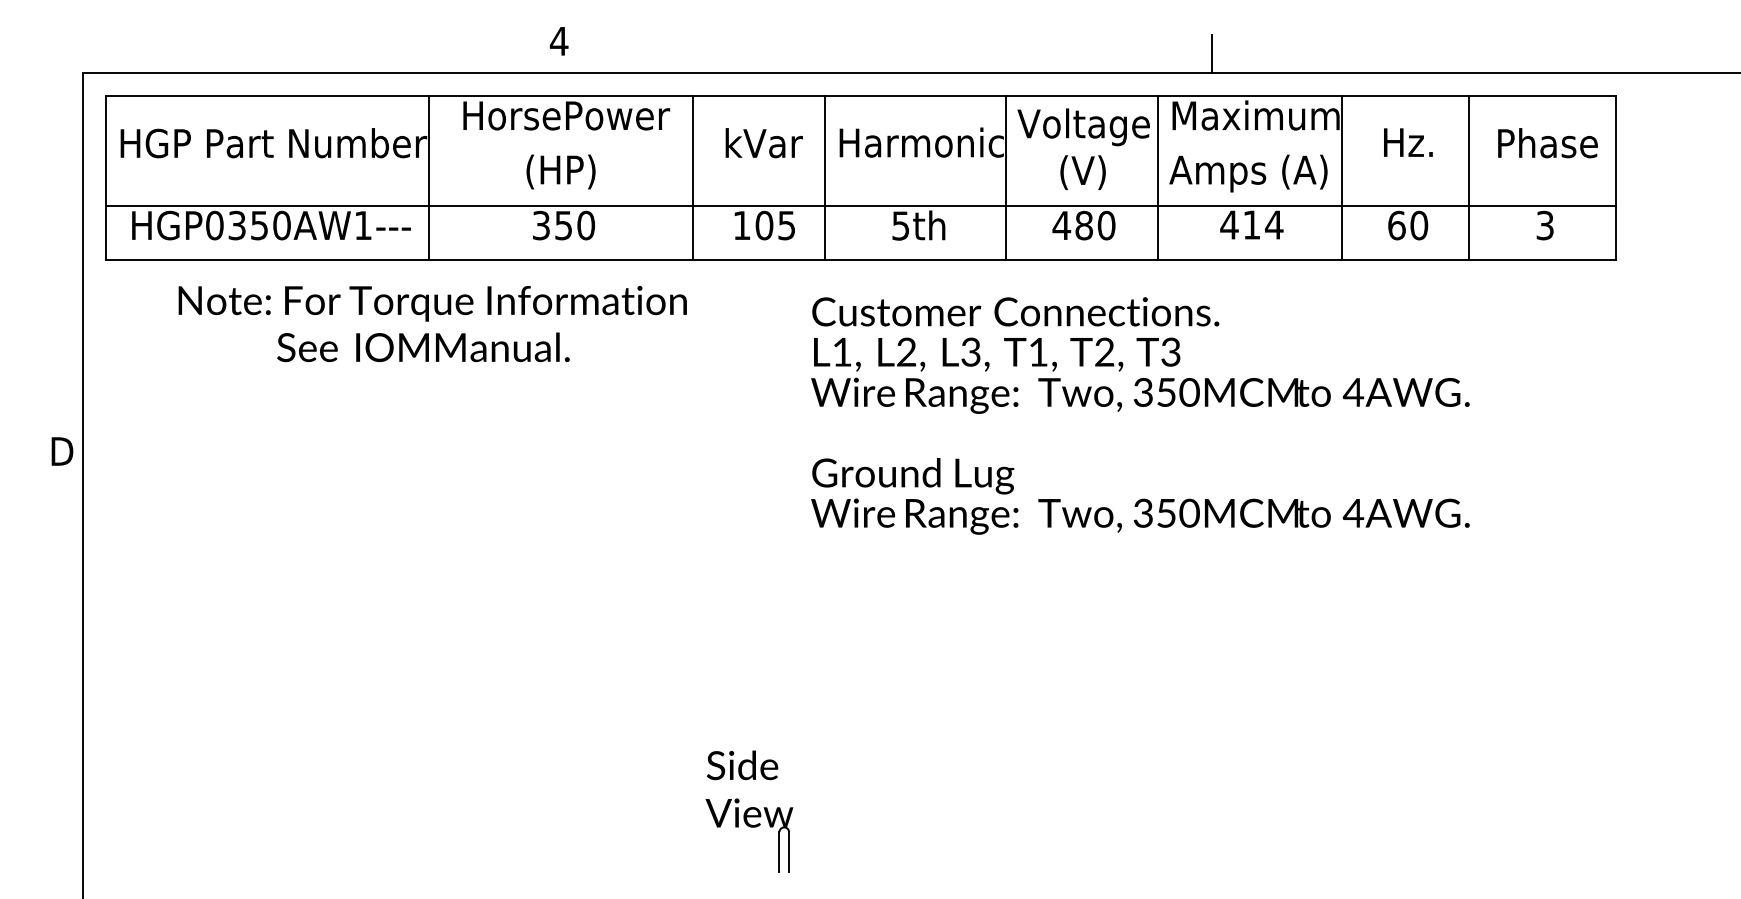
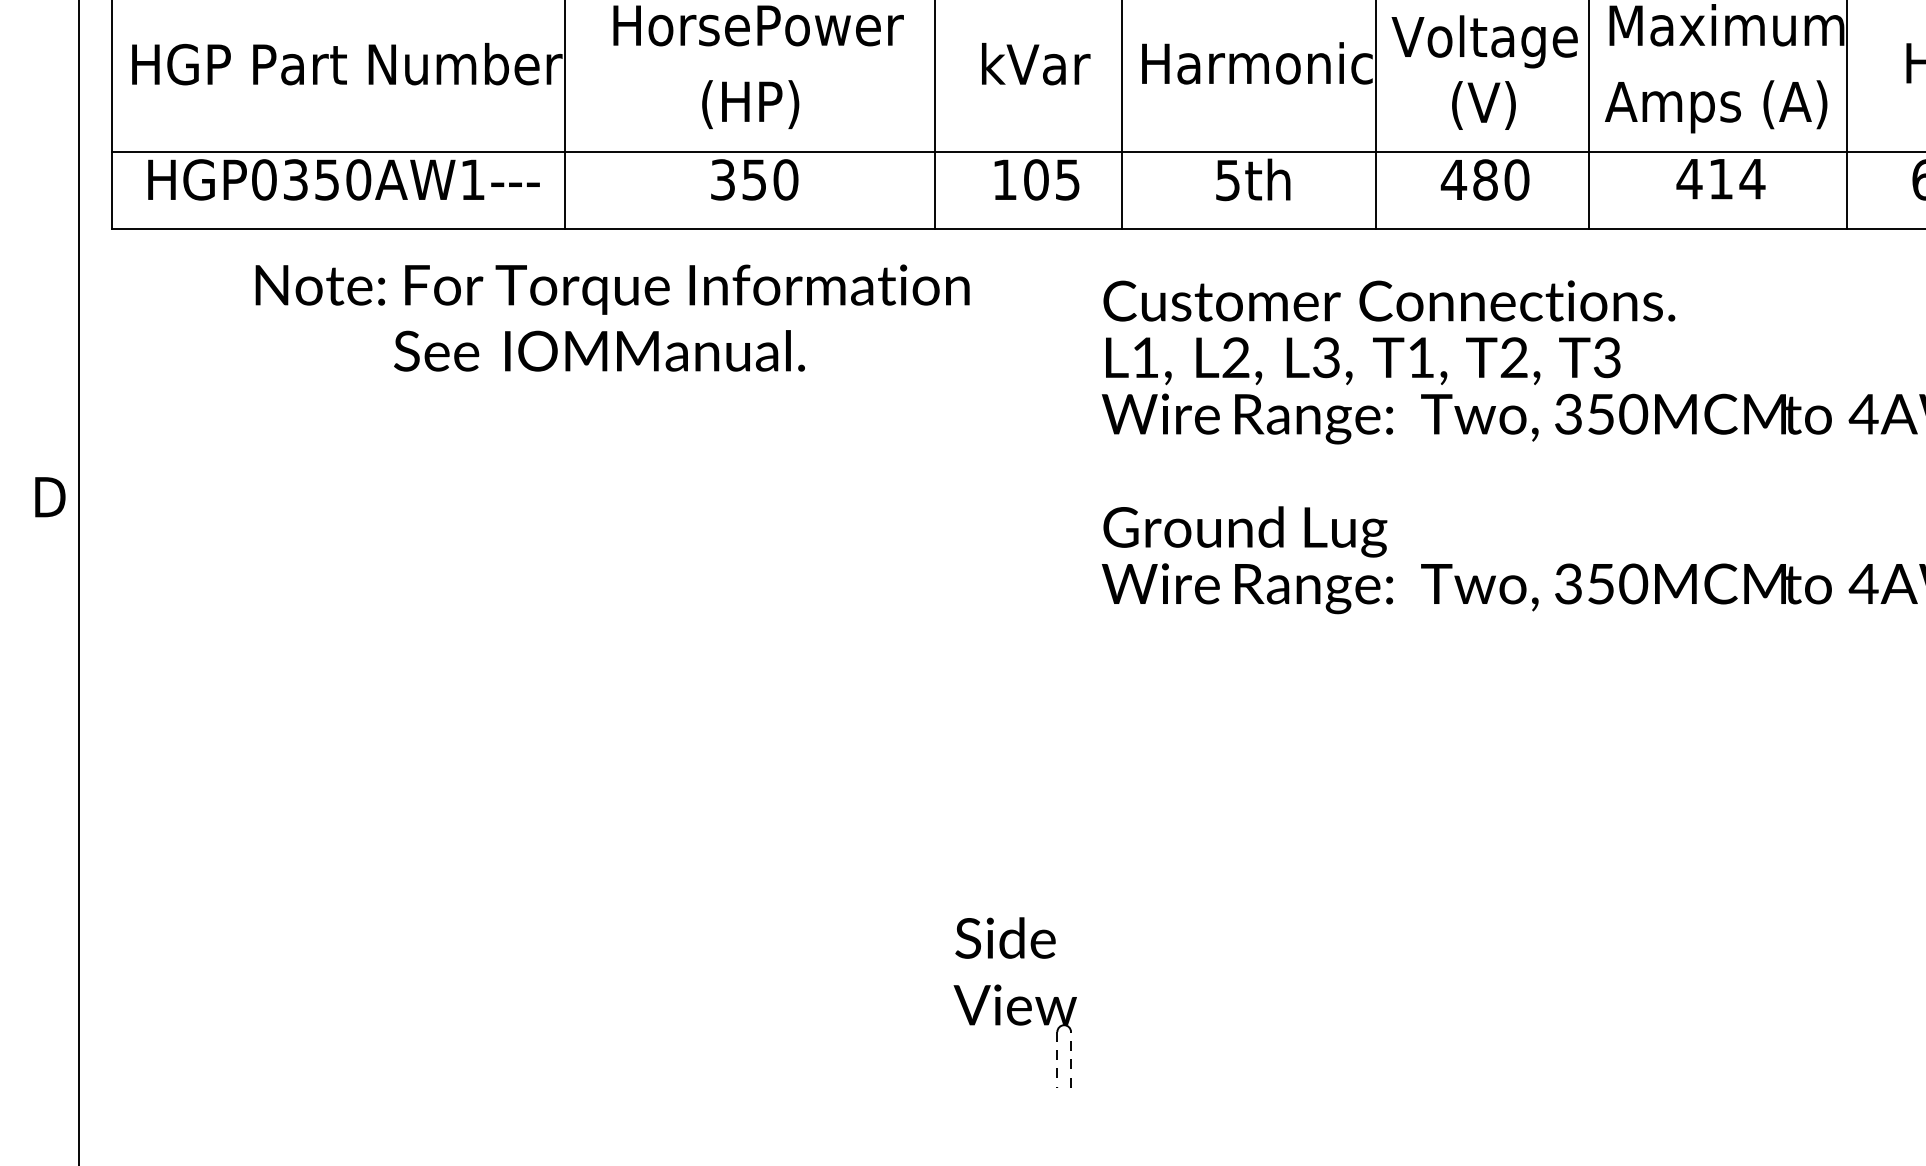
text: (432, 323) -> (612, 317), moved
line: (779, 852) -> (1057, 1060), solid -> dashed
line: (789, 852) -> (1071, 1060), solid -> dashed

